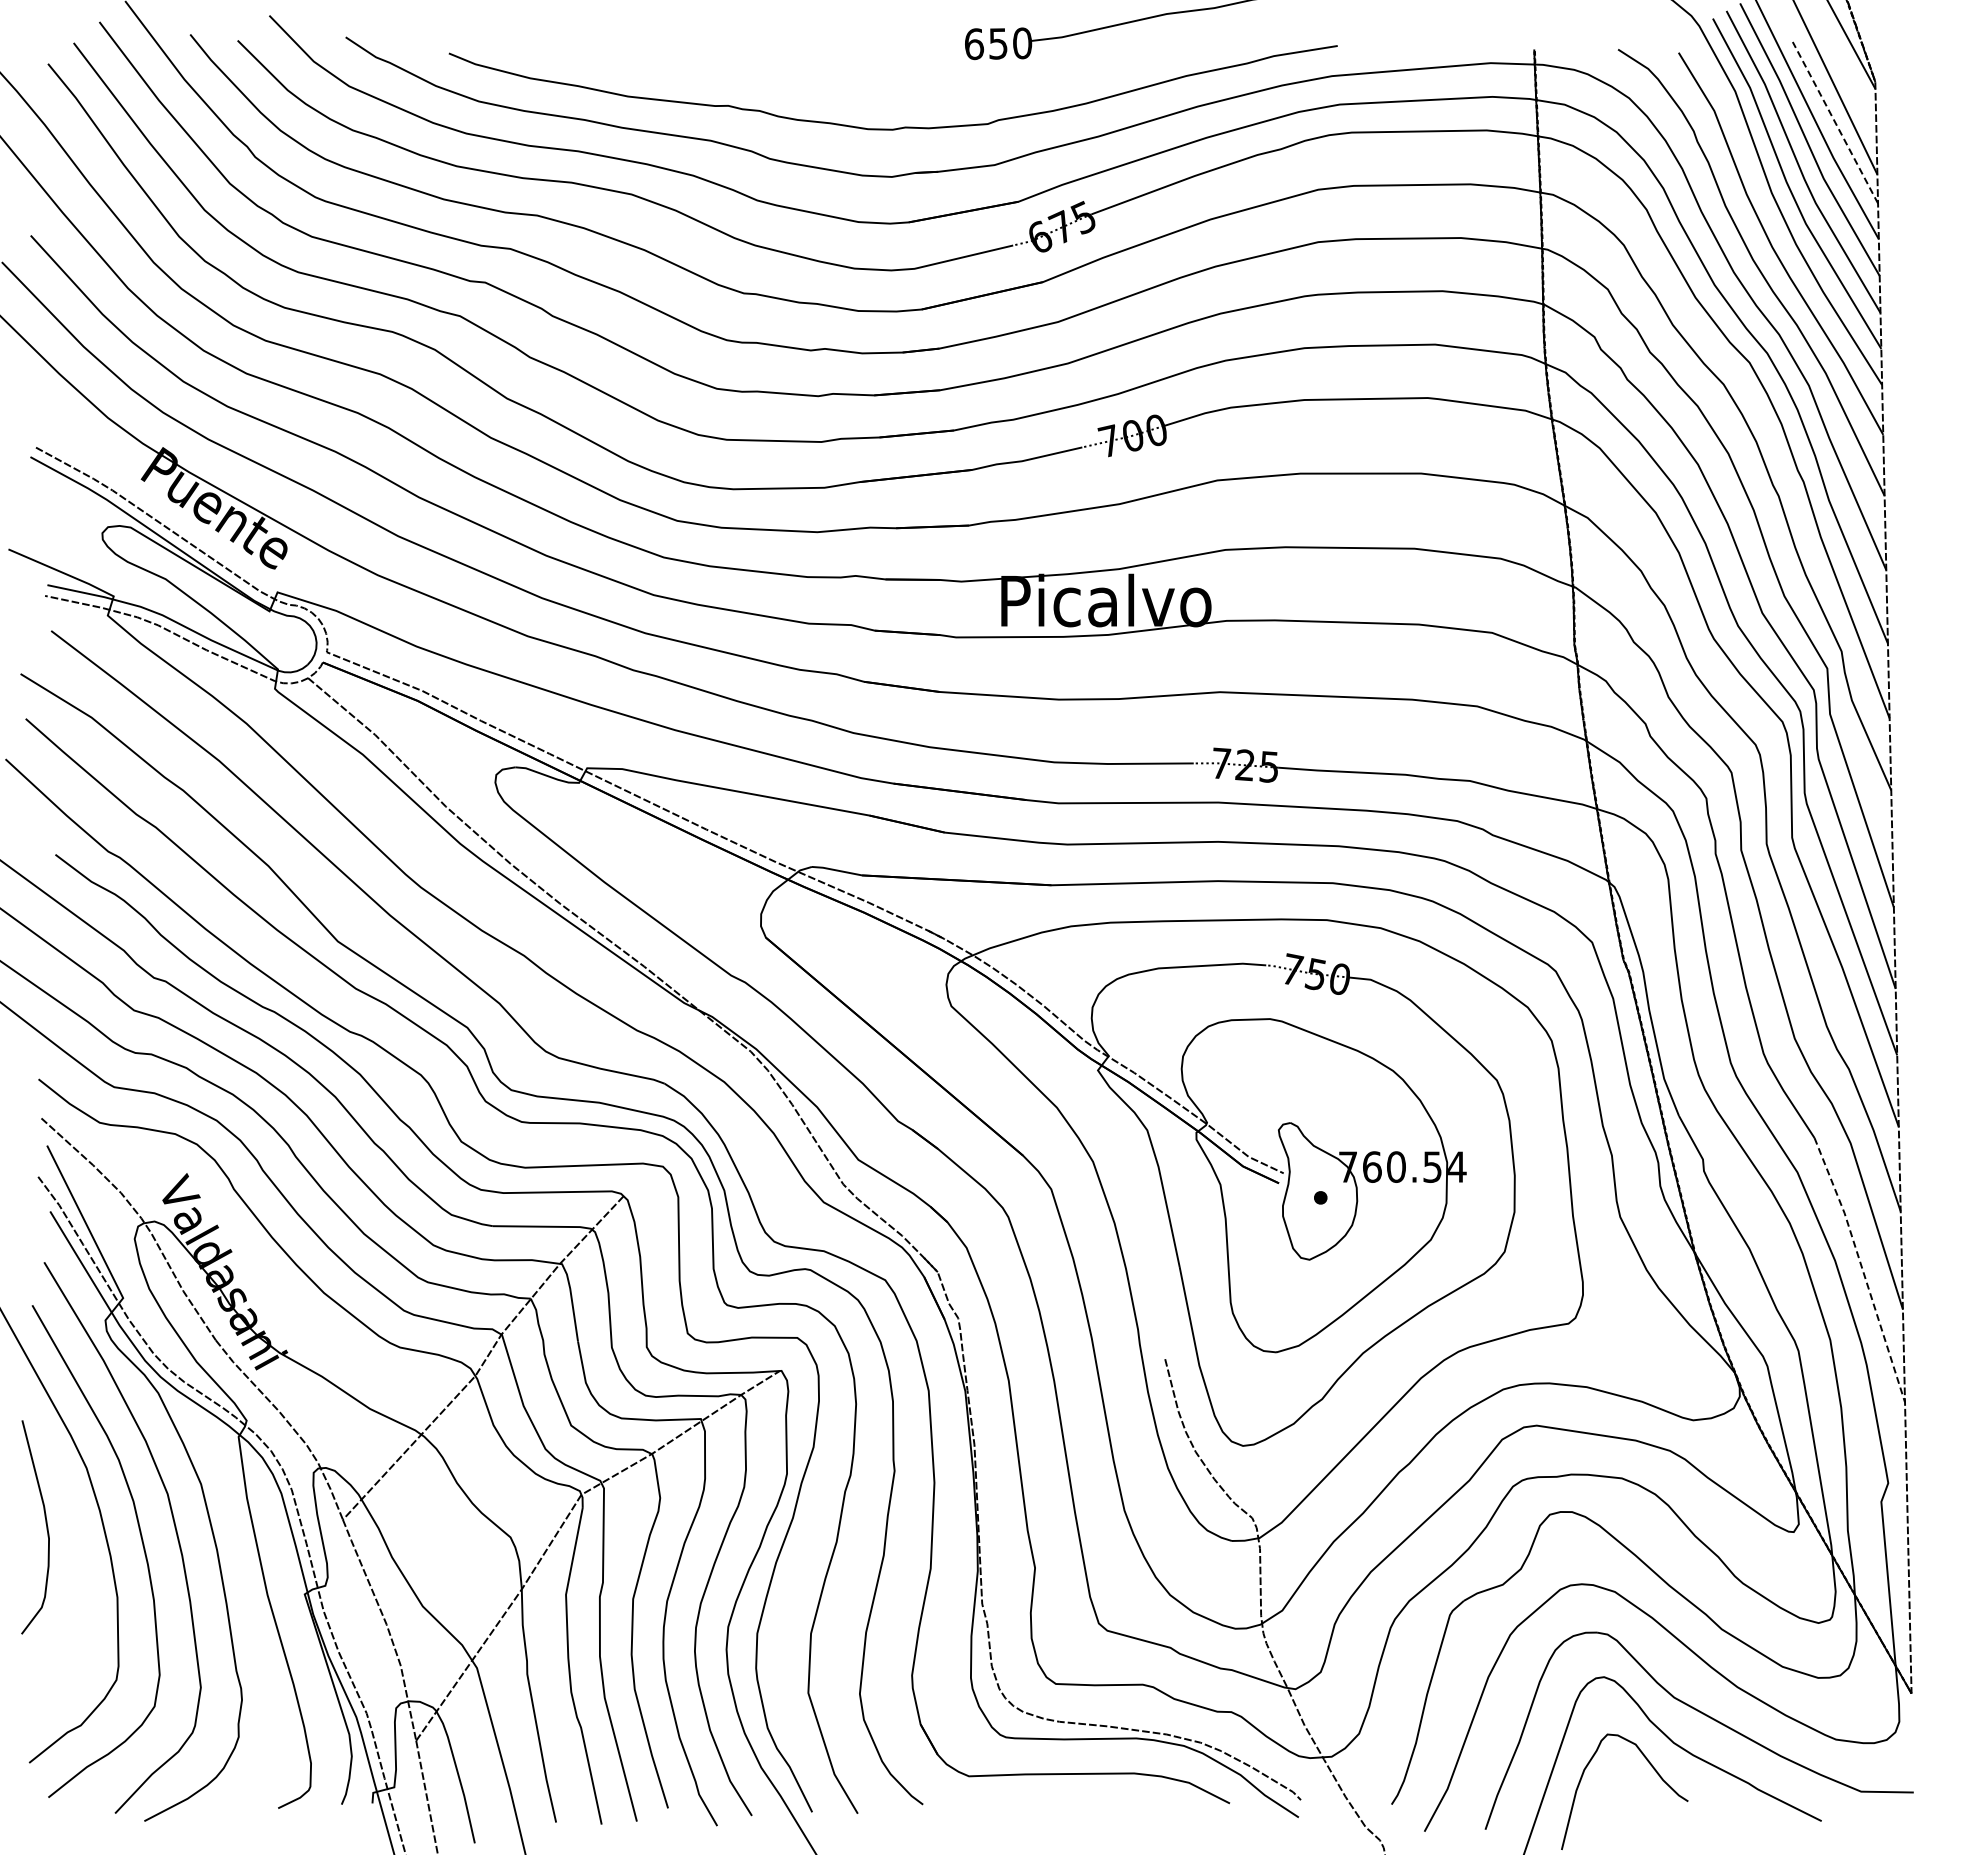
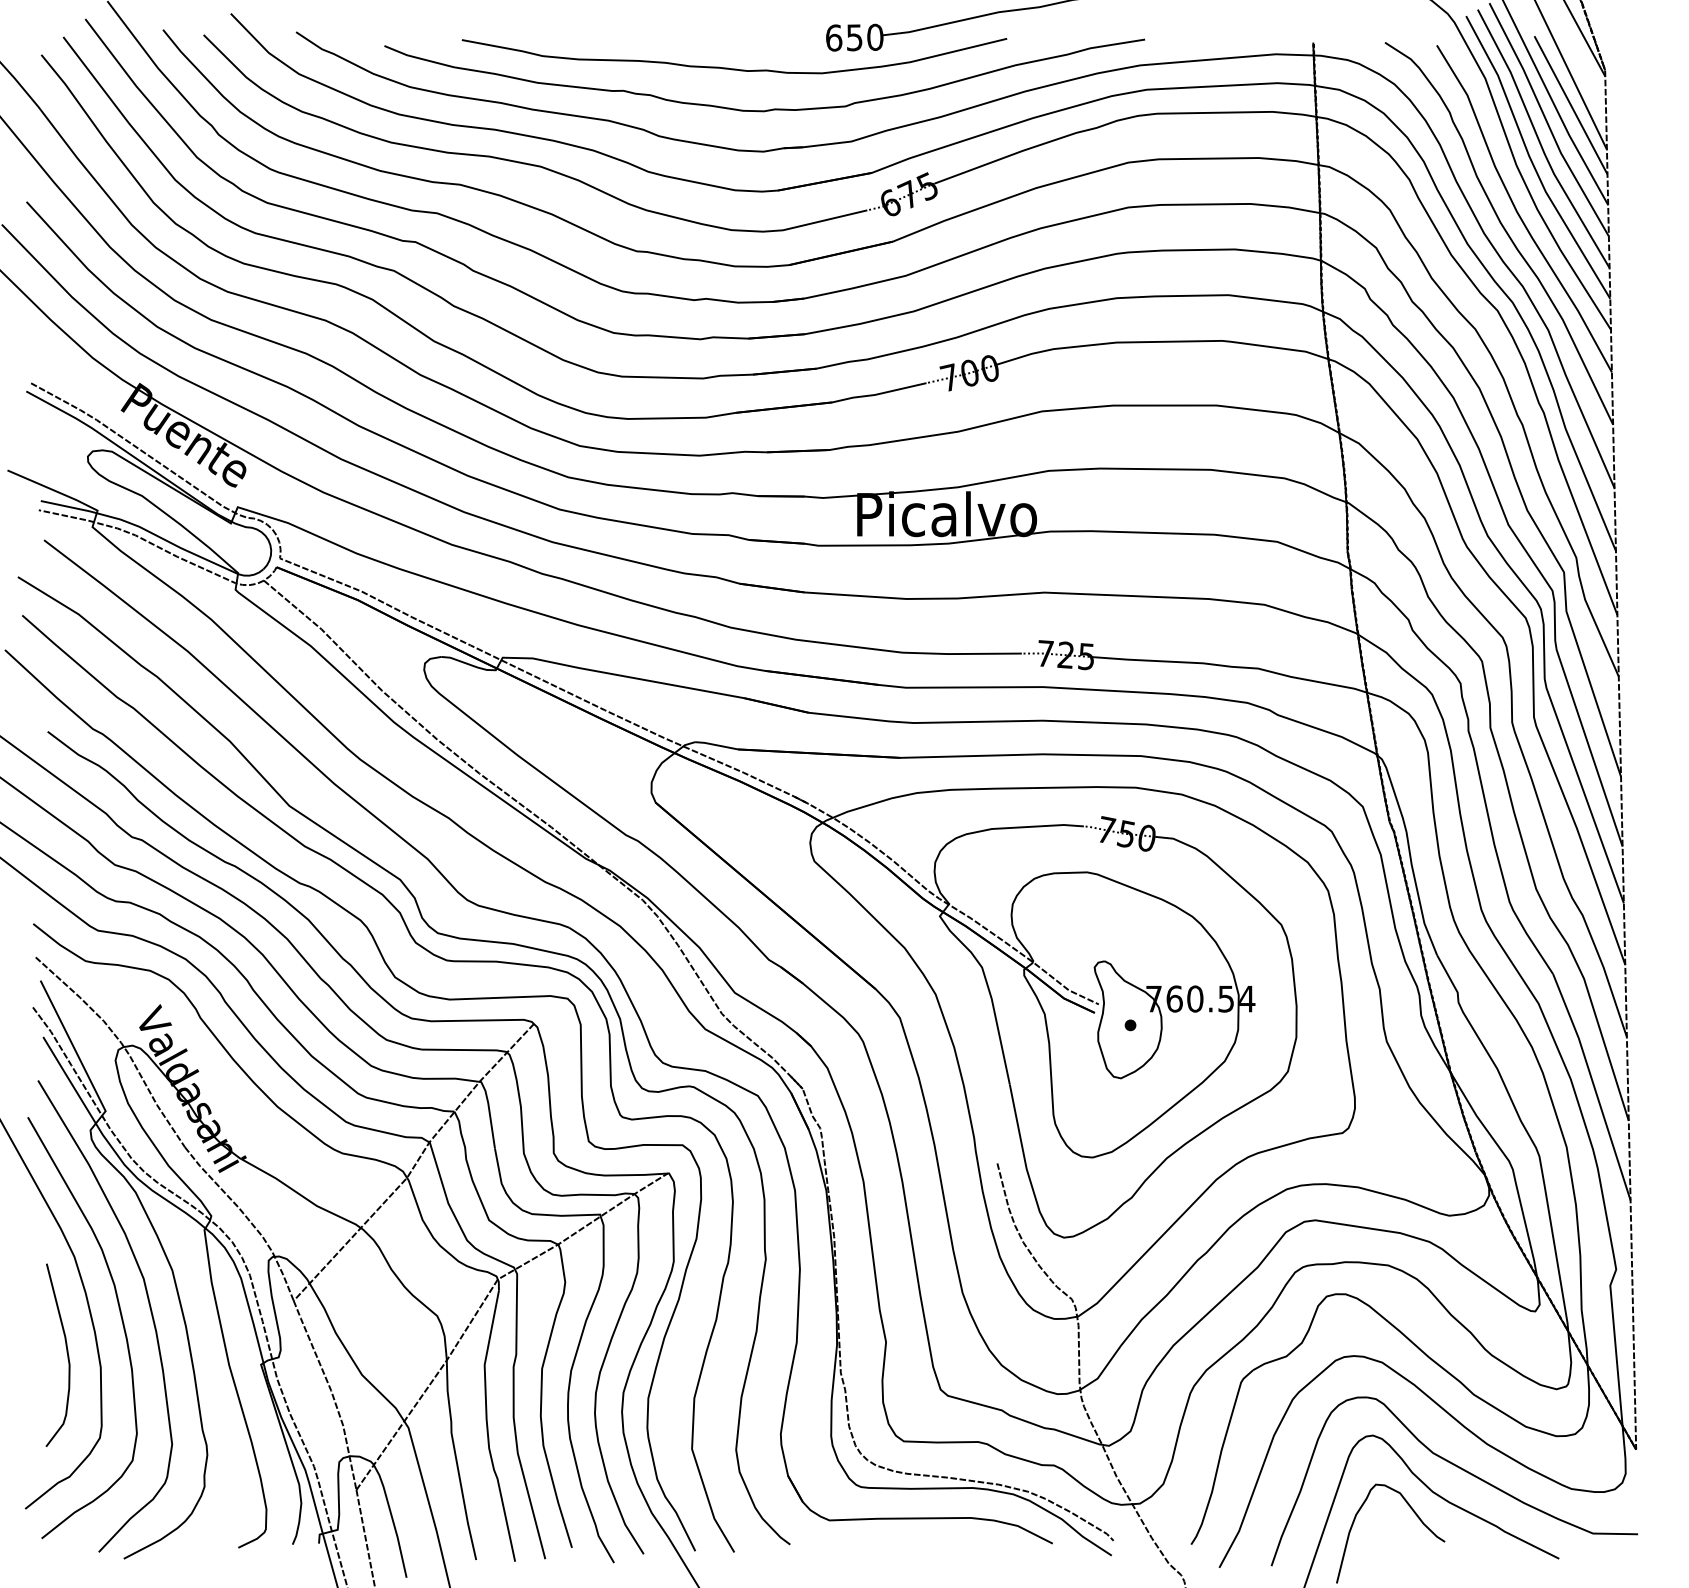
curve: (856, 79) -> (733, 68), added
line: (1835, 122) -> (1571, 105), dashed -> solid
line: (1862, 1269) -> (1594, 1086), dashed -> solid
curve: (45, 1523) -> (66, 1351), moved

